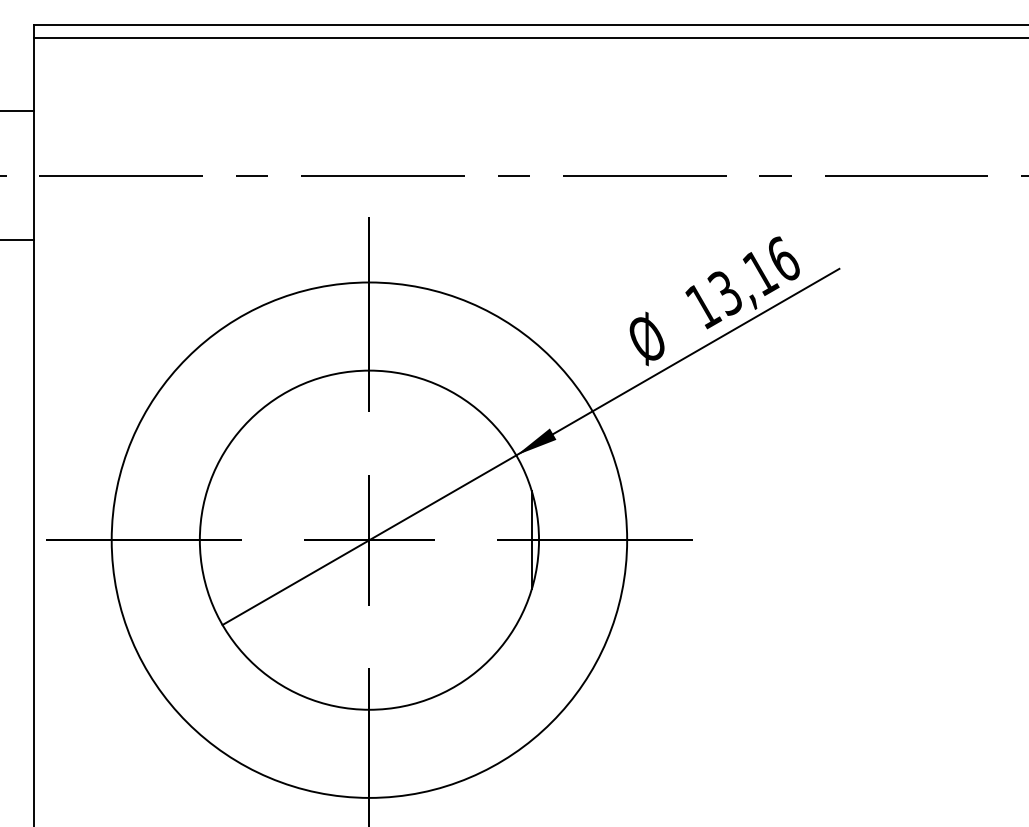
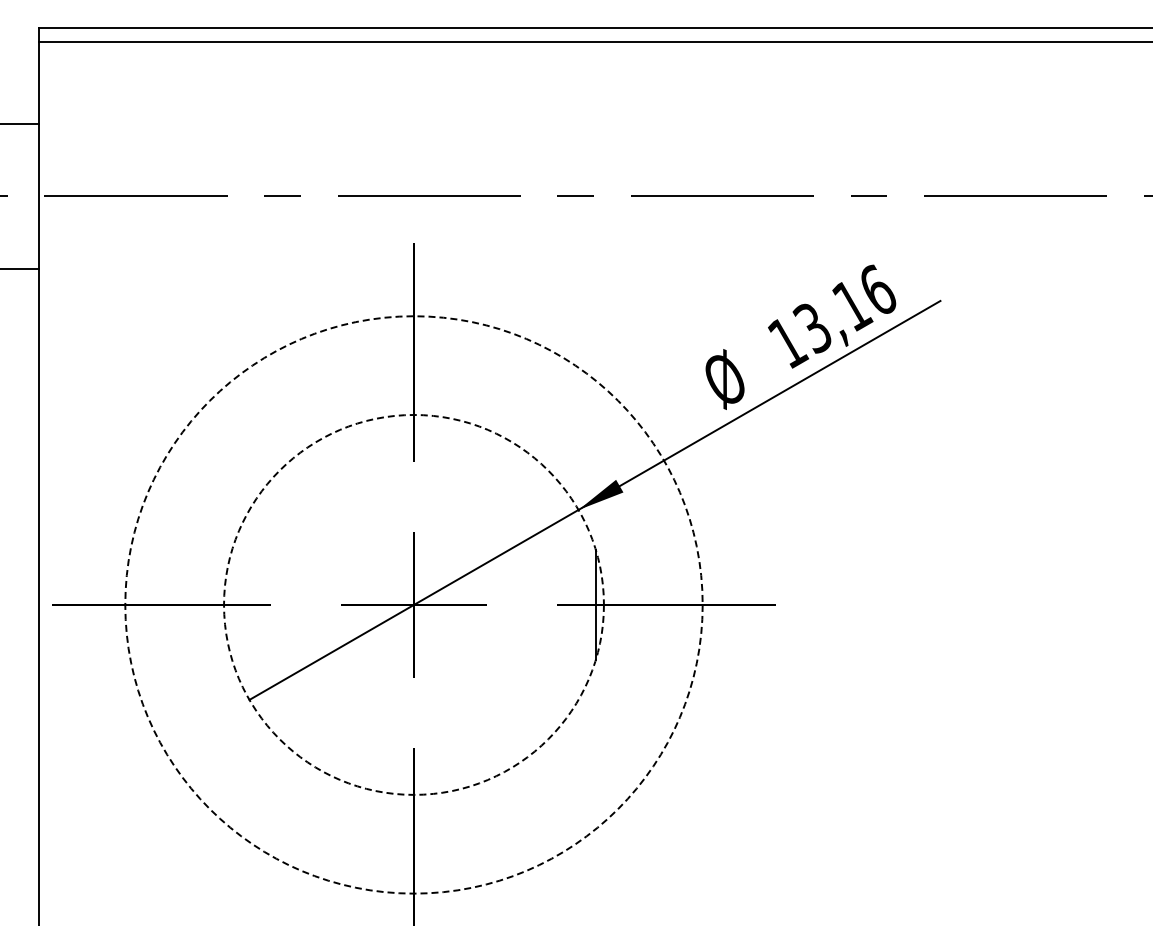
circle: (368, 539) -> (413, 604), solid -> dashed
circle: (368, 539) -> (413, 604), solid -> dashed

